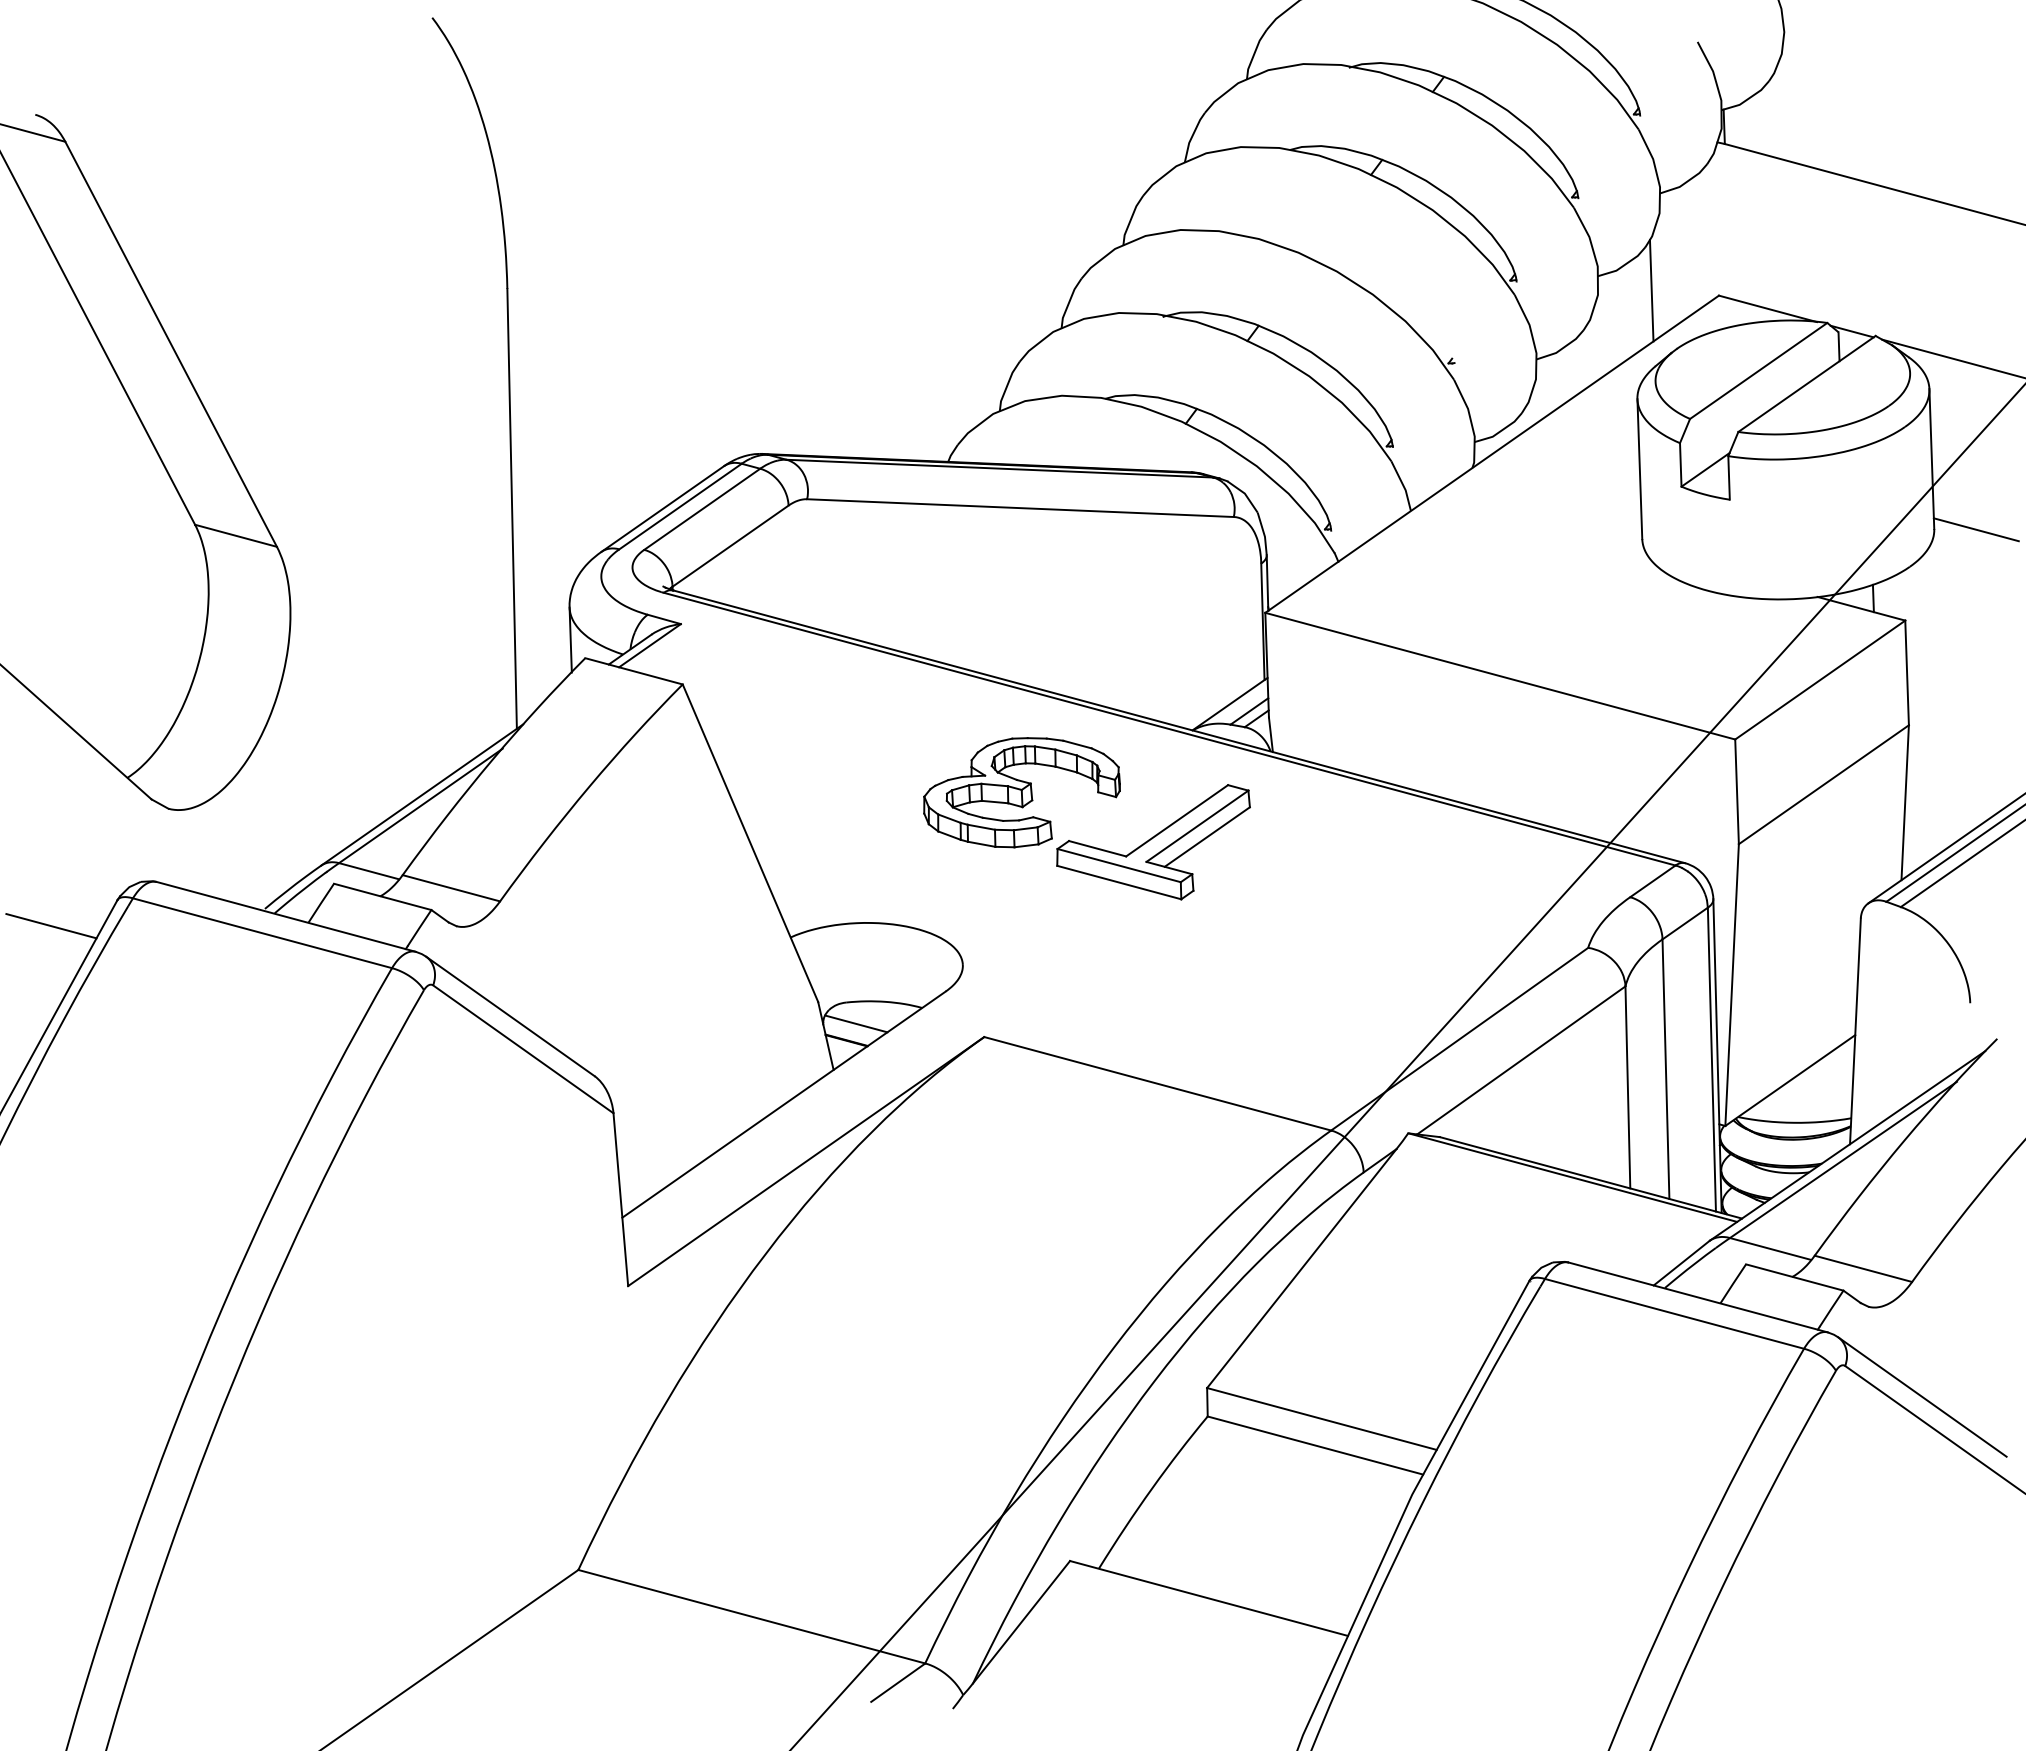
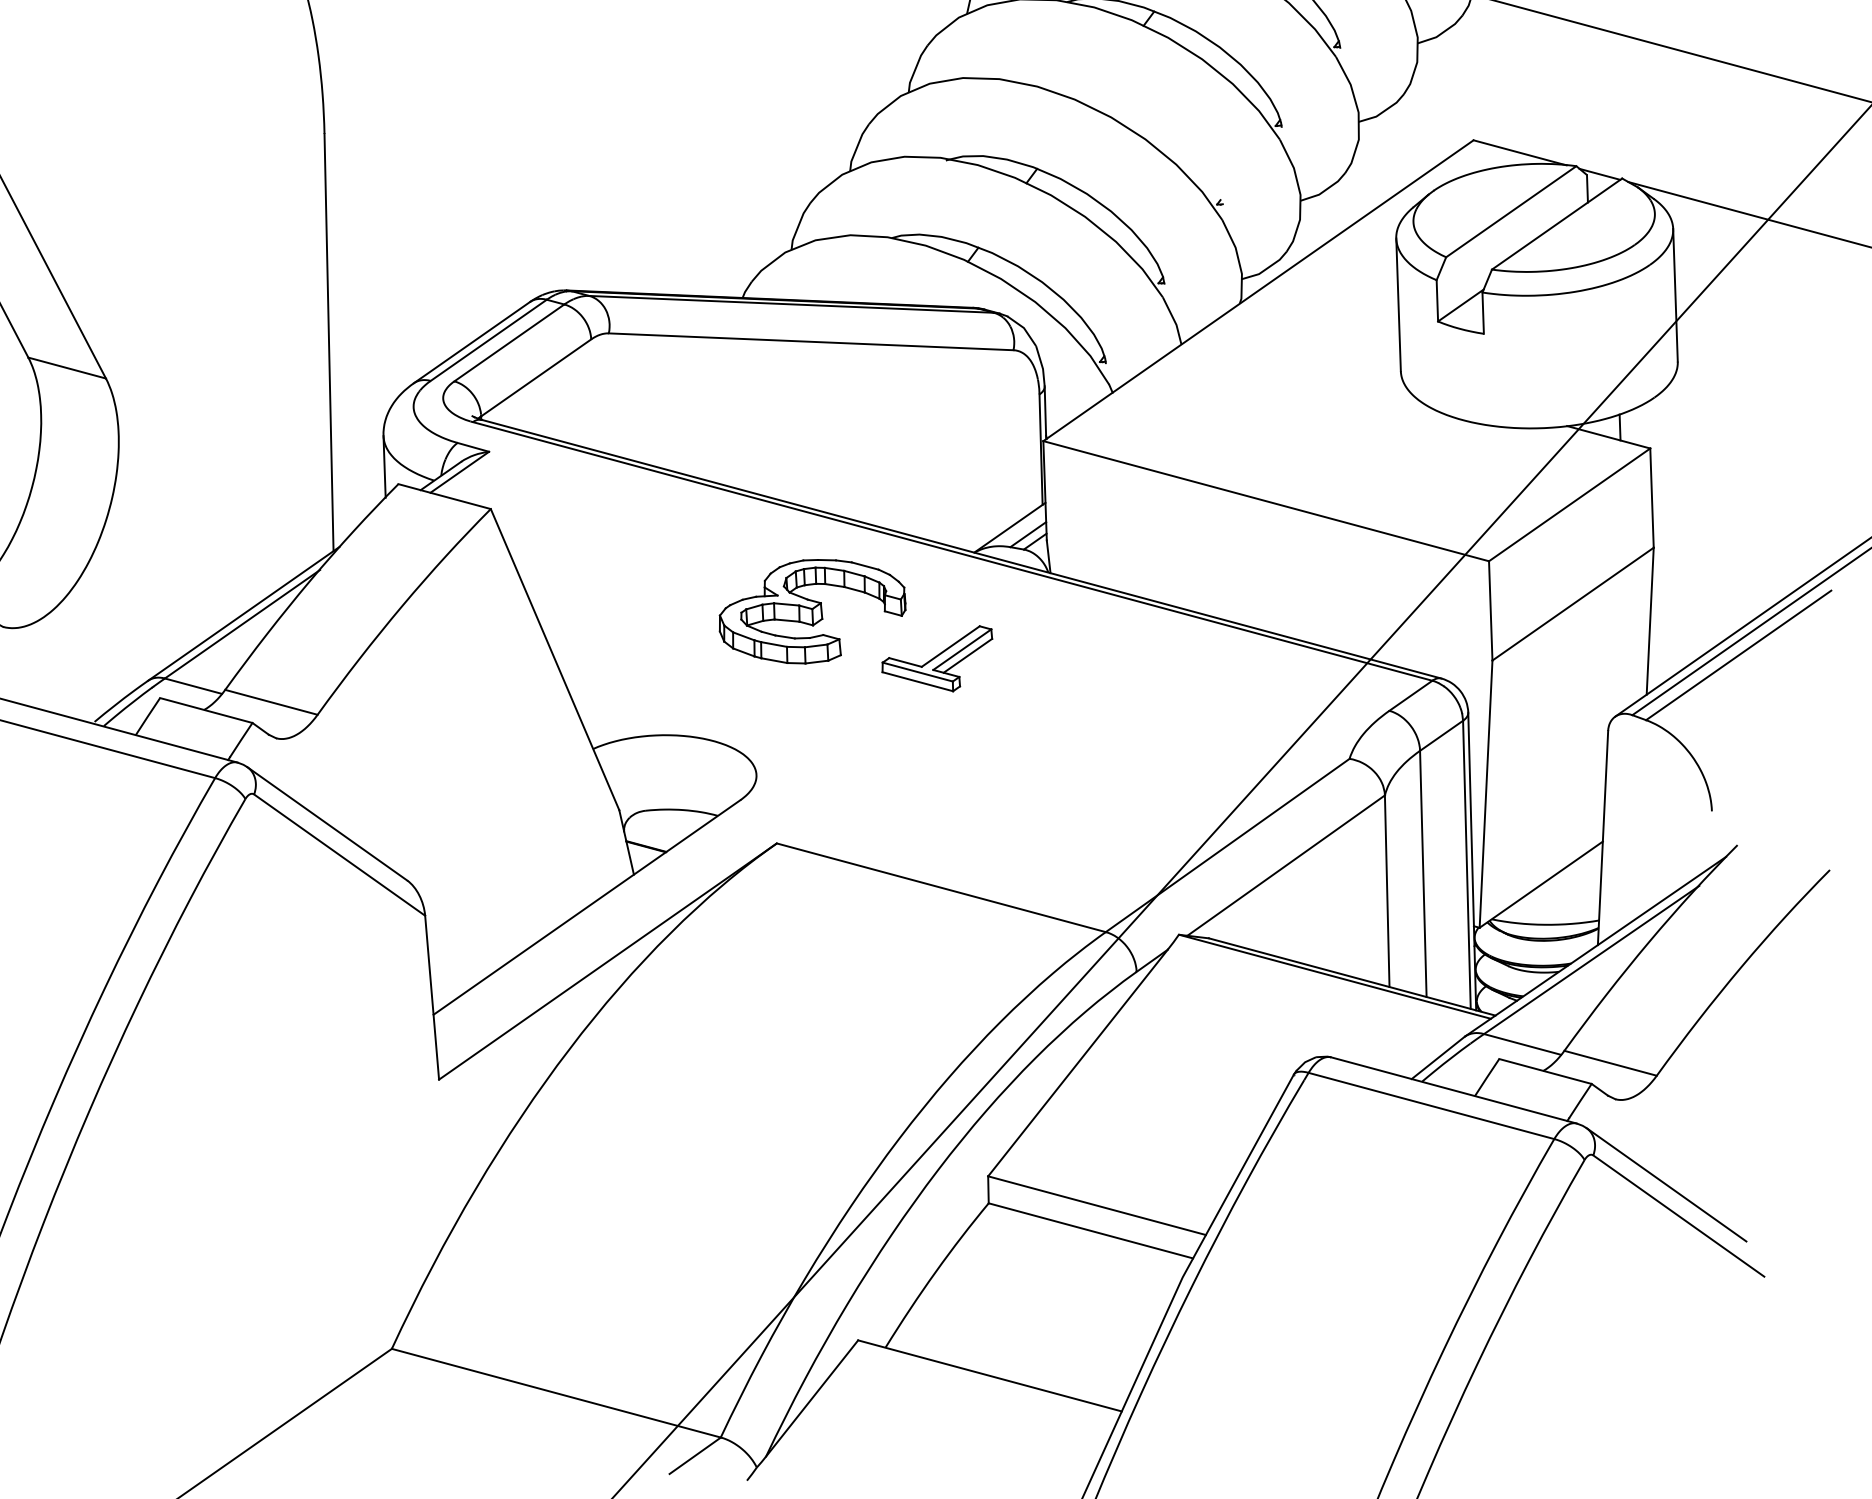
line: (1651, 290) -> (1409, 135), removed
line: (1975, 529) -> (1716, 362), removed
part: (1153, 842) -> (937, 658), size x0.6
line: (856, 1023) -> (655, 830), removed

